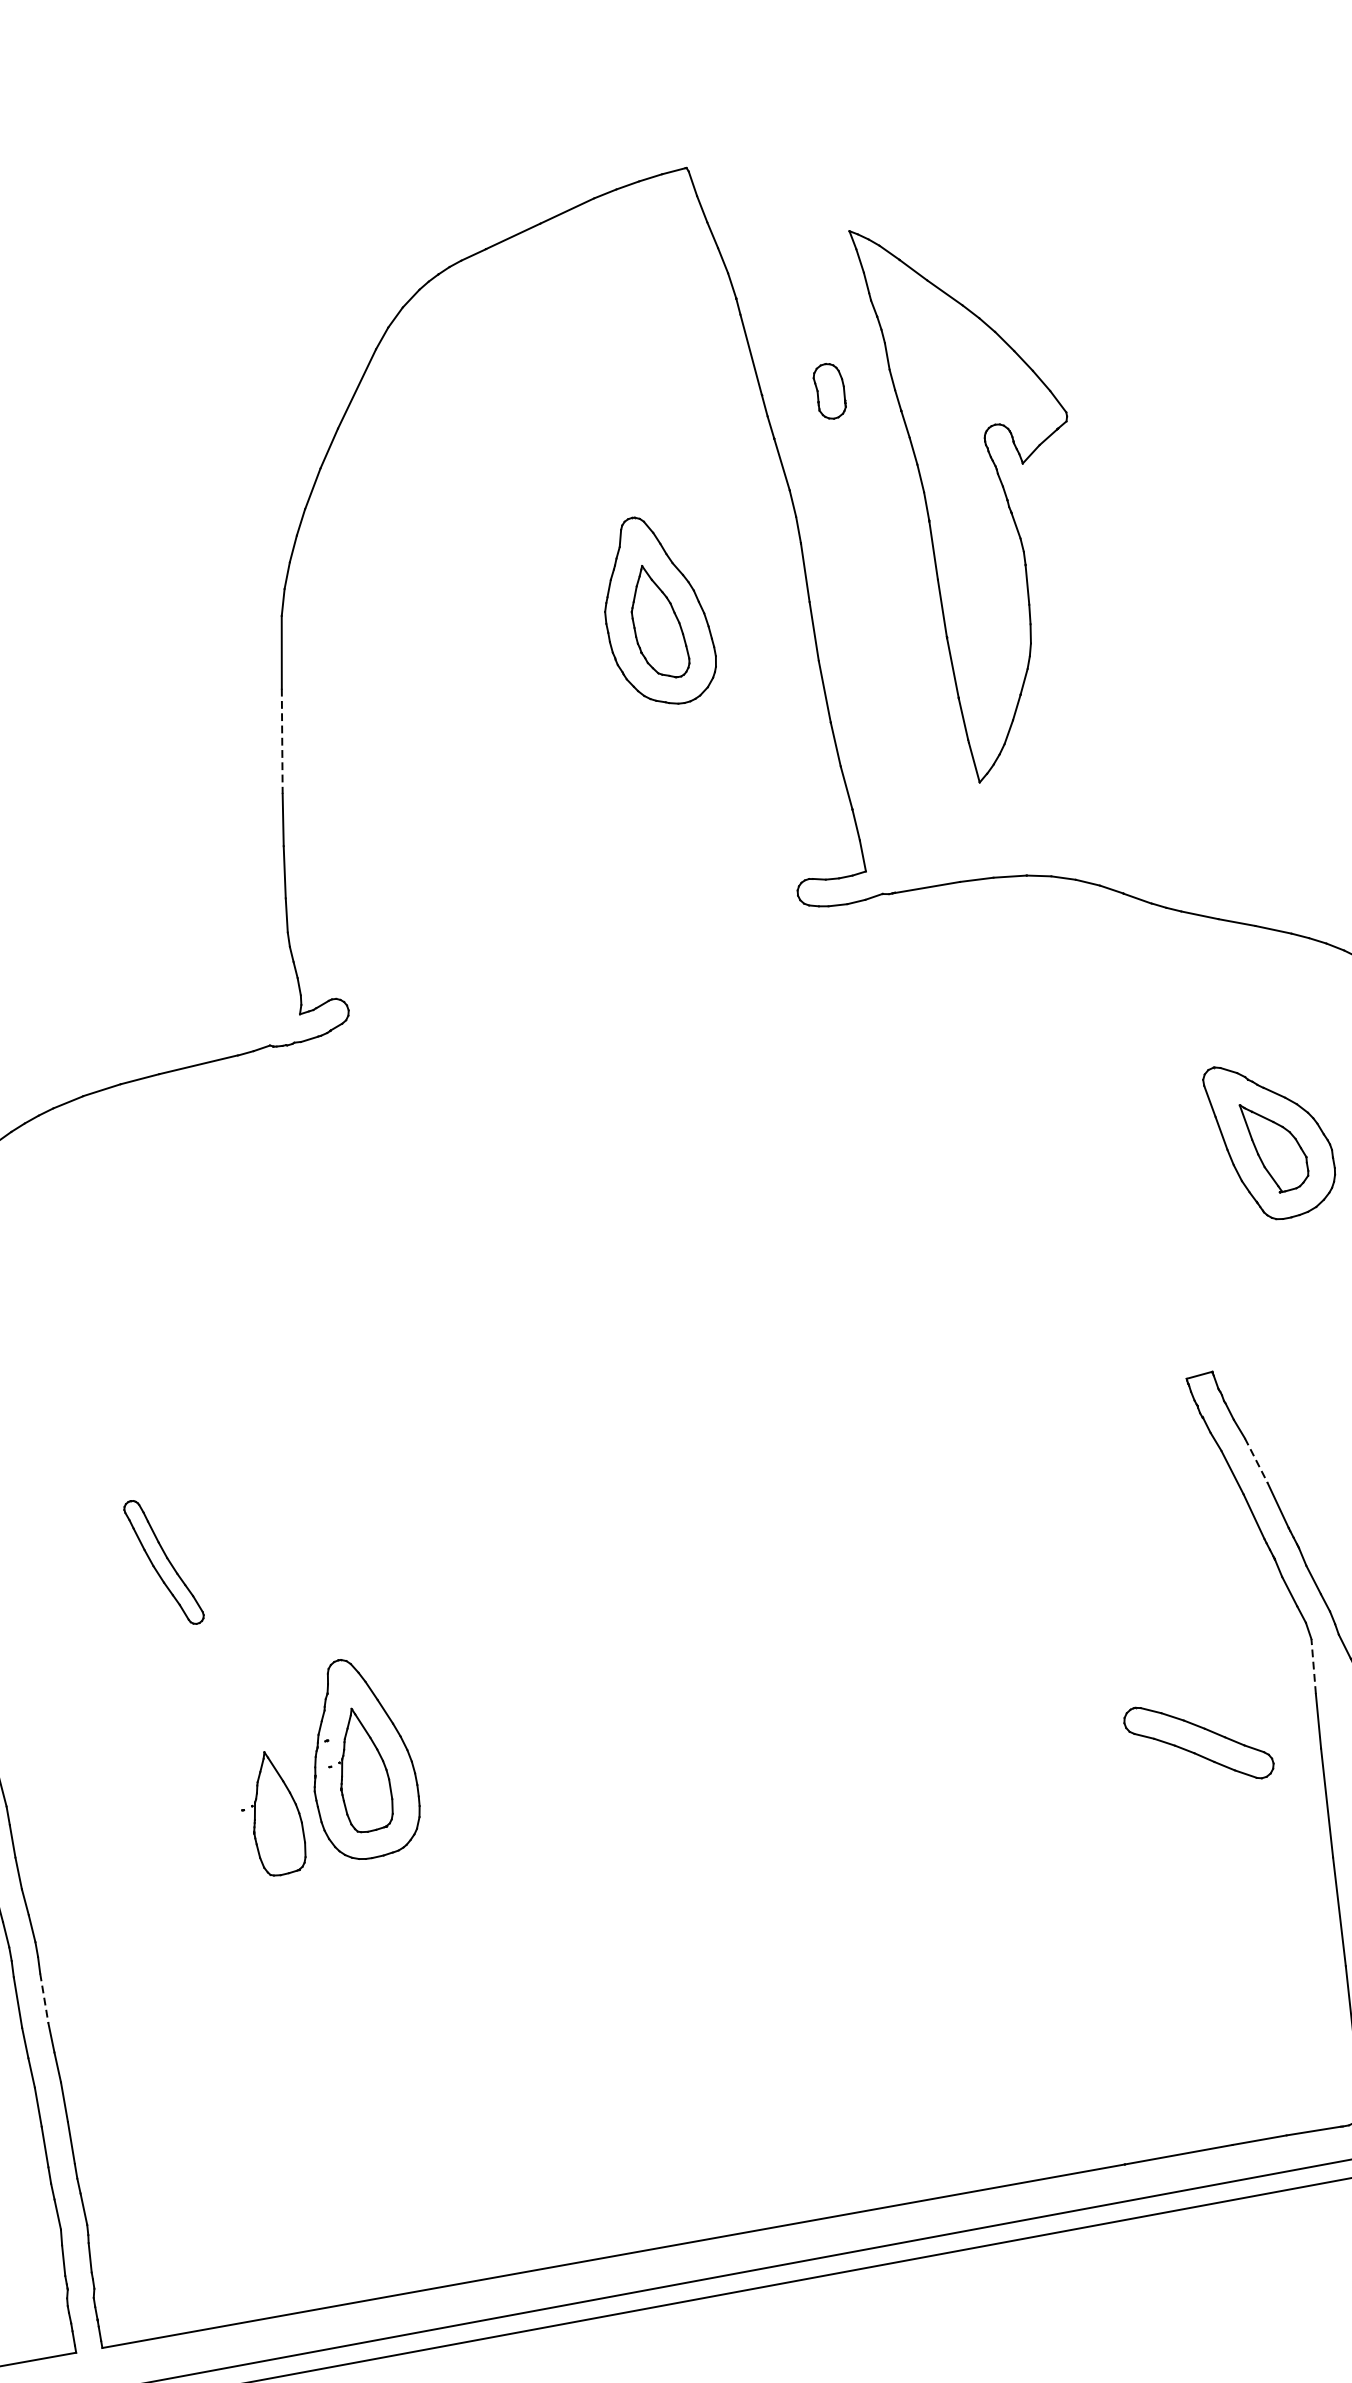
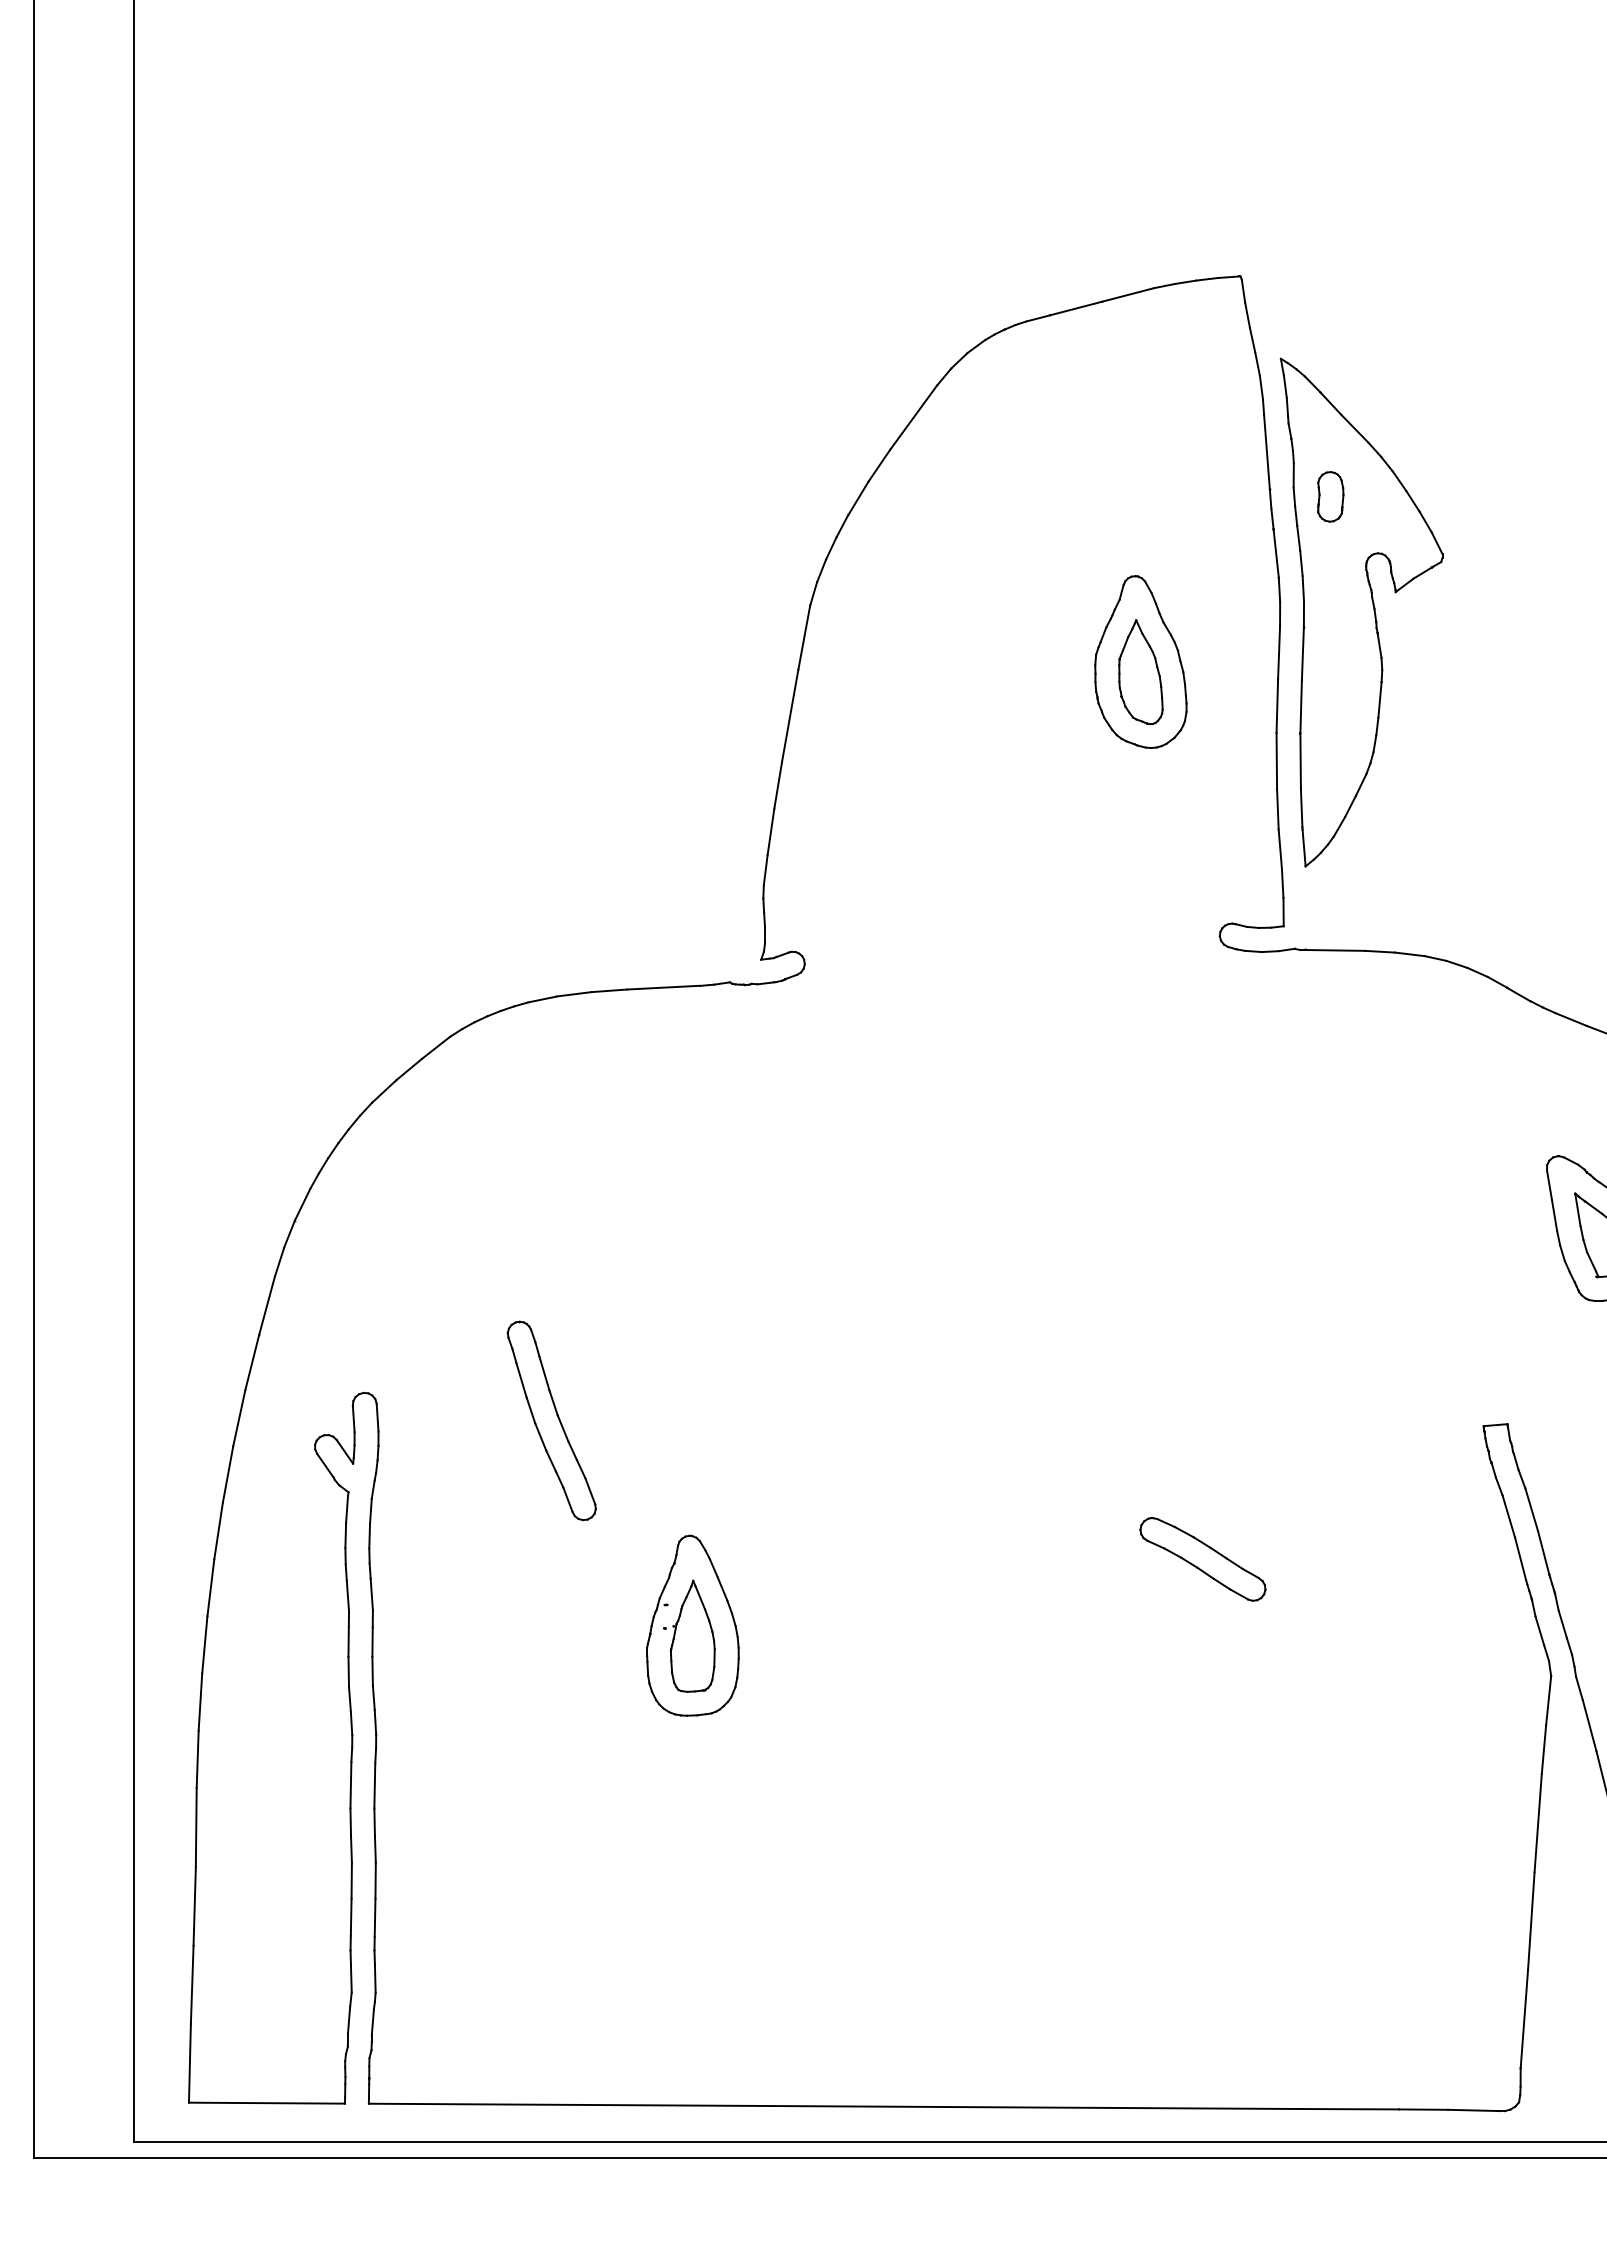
part: (989, 492) -> (1361, 612), moved
line: (282, 741) -> (790, 716), dashed -> solid
line: (1256, 1461) -> (1531, 1510), dashed -> solid
part: (163, 1561) -> (551, 1420), size x1.67
line: (1313, 1666) -> (1548, 1700), dashed -> solid
part: (1198, 1743) -> (1202, 1559), moved
part: (271, 1812) -> (605, 1659), removed
line: (43, 1998) -> (374, 1785), dashed -> solid

